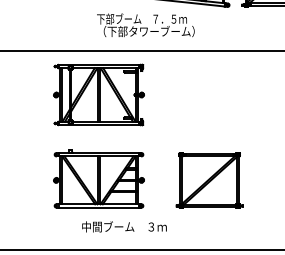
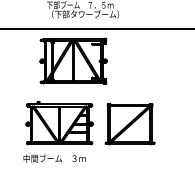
part: (98, 94) -> (73, 60), moved
part: (98, 178) -> (59, 122), moved
text: (124, 226) -> (54, 158), moved

